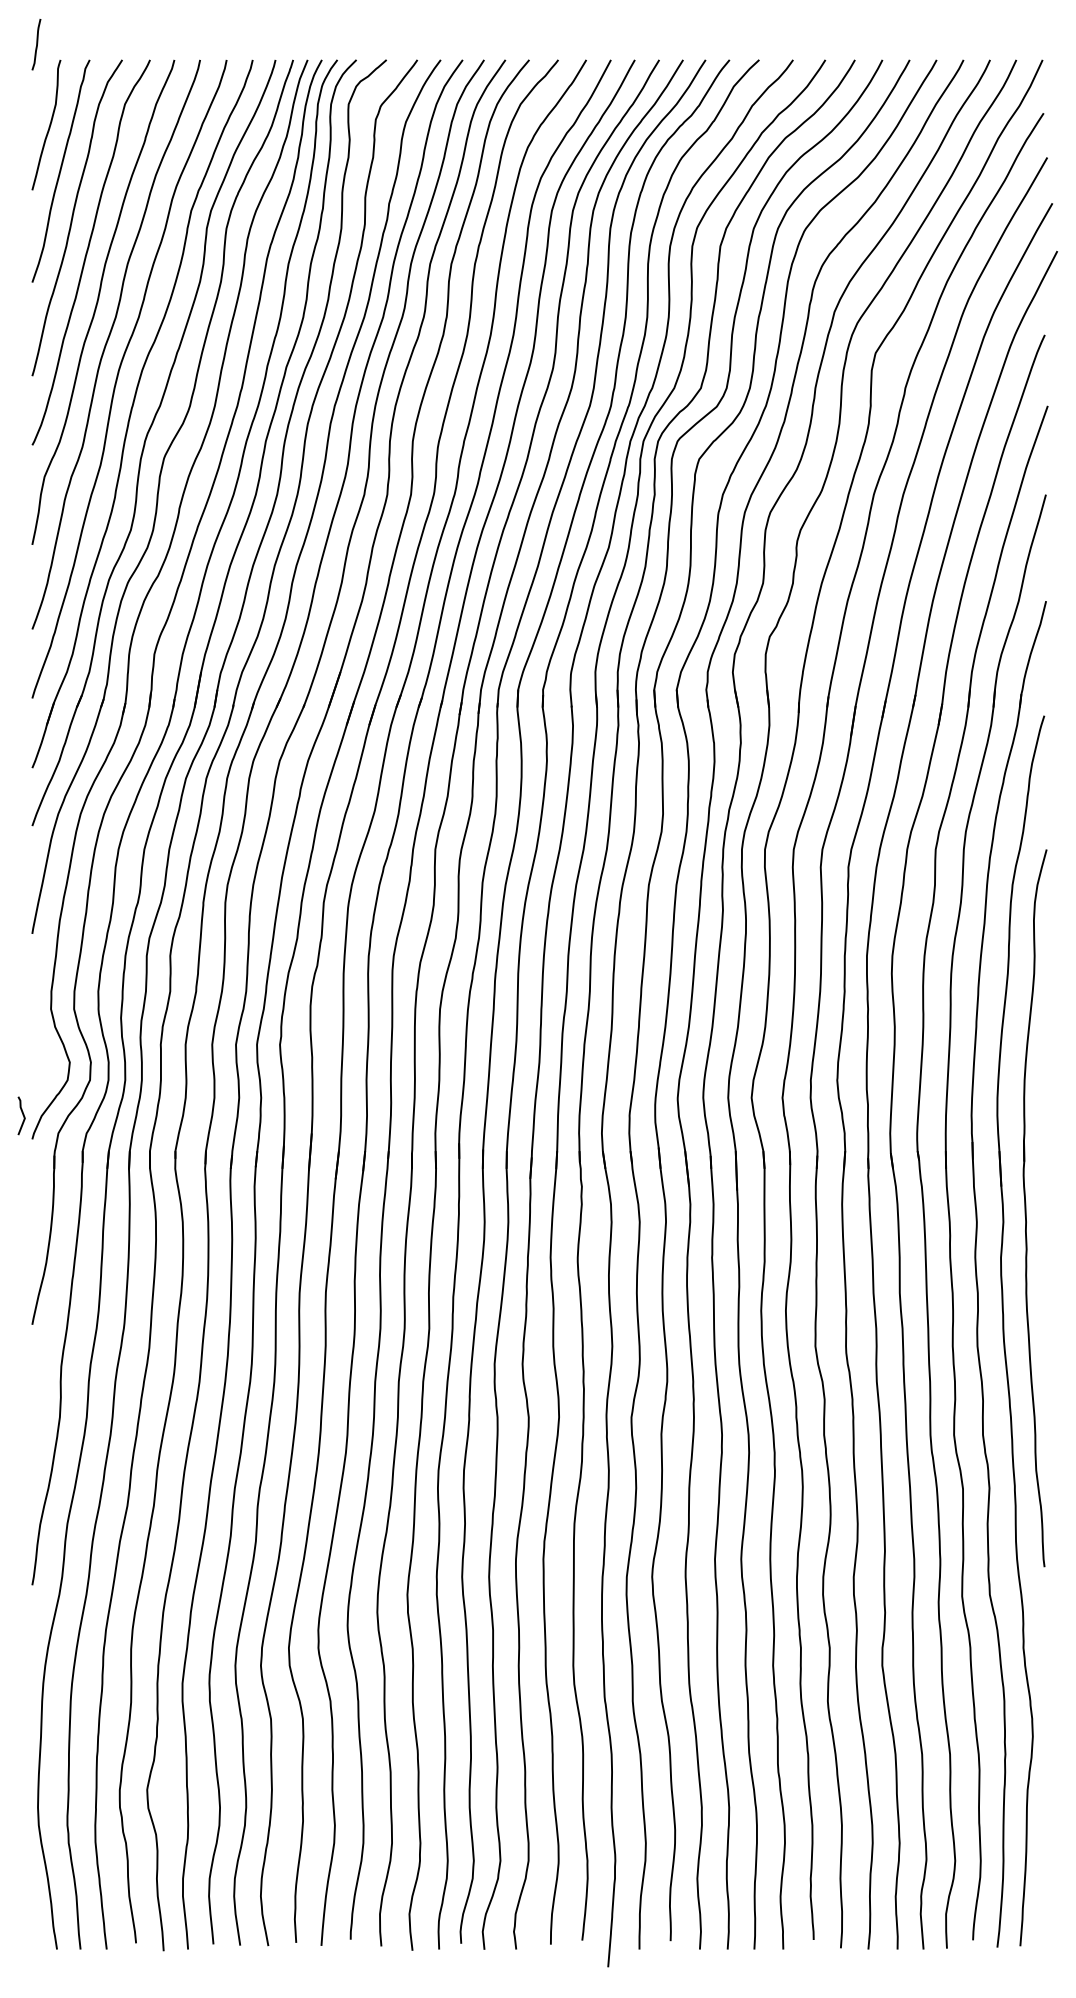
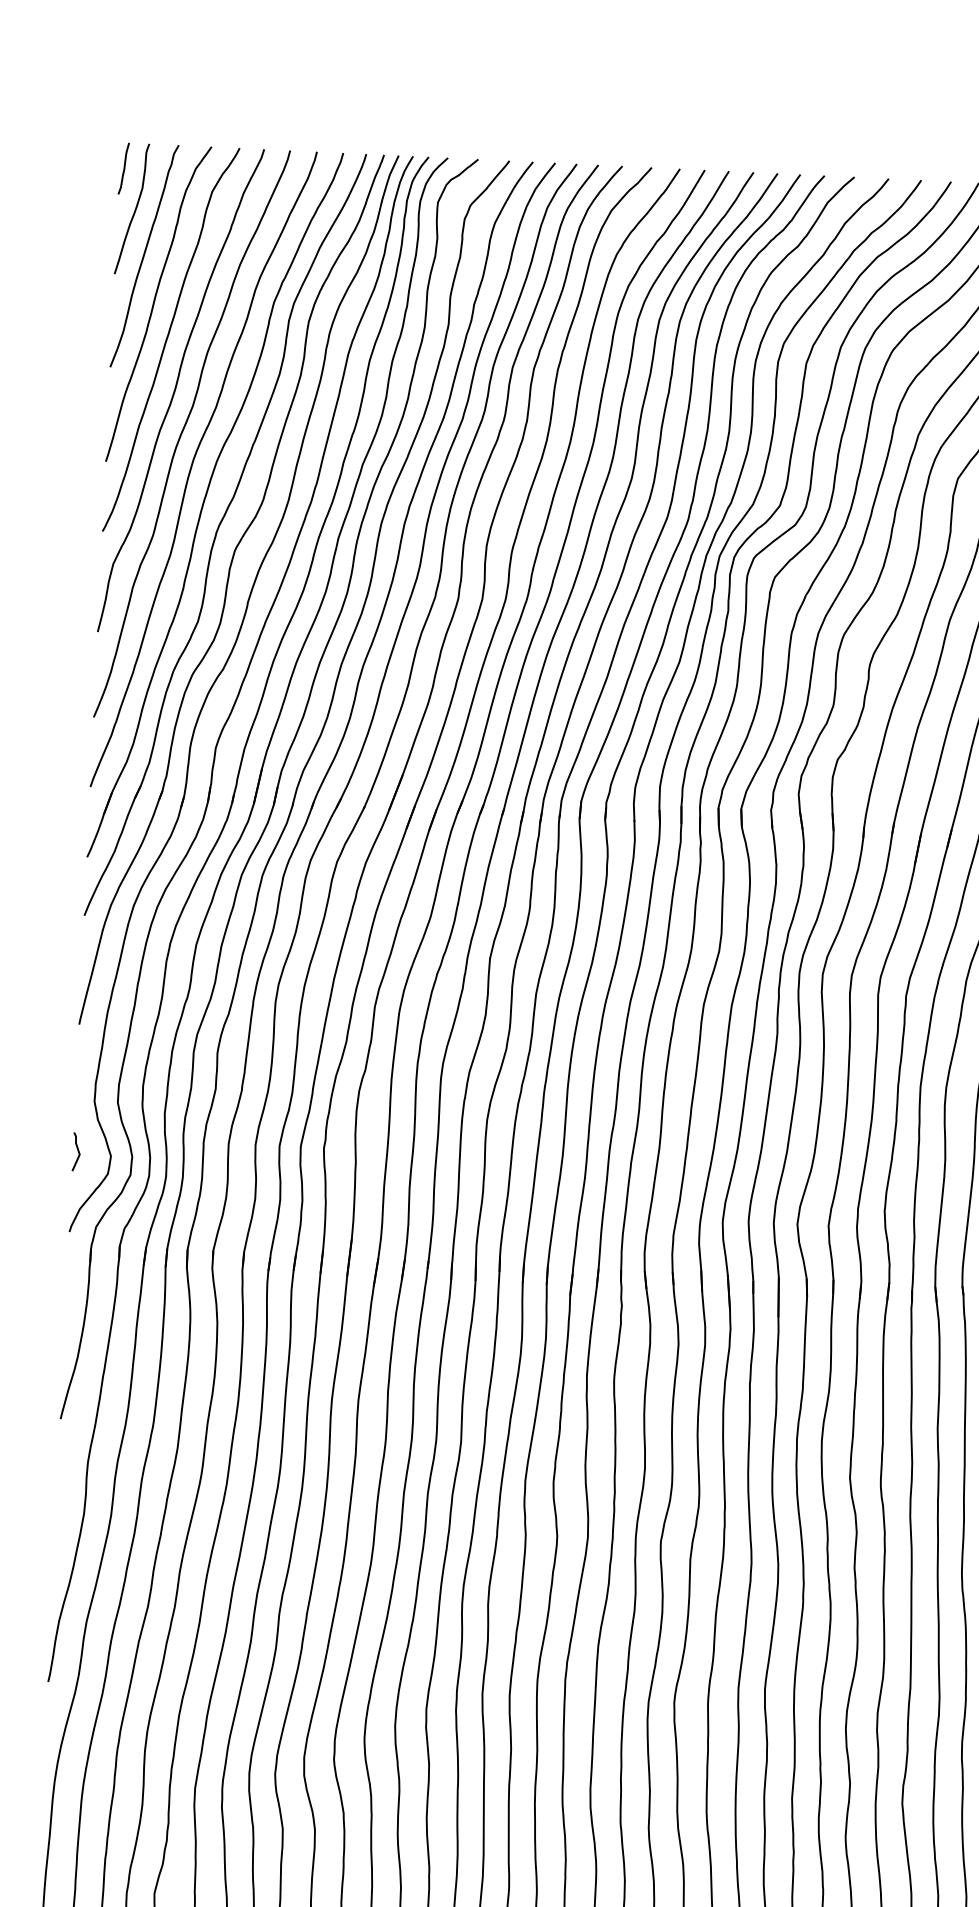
curve: (36, 44) -> (123, 168), moved
line: (22, 1115) -> (77, 1151), moved

